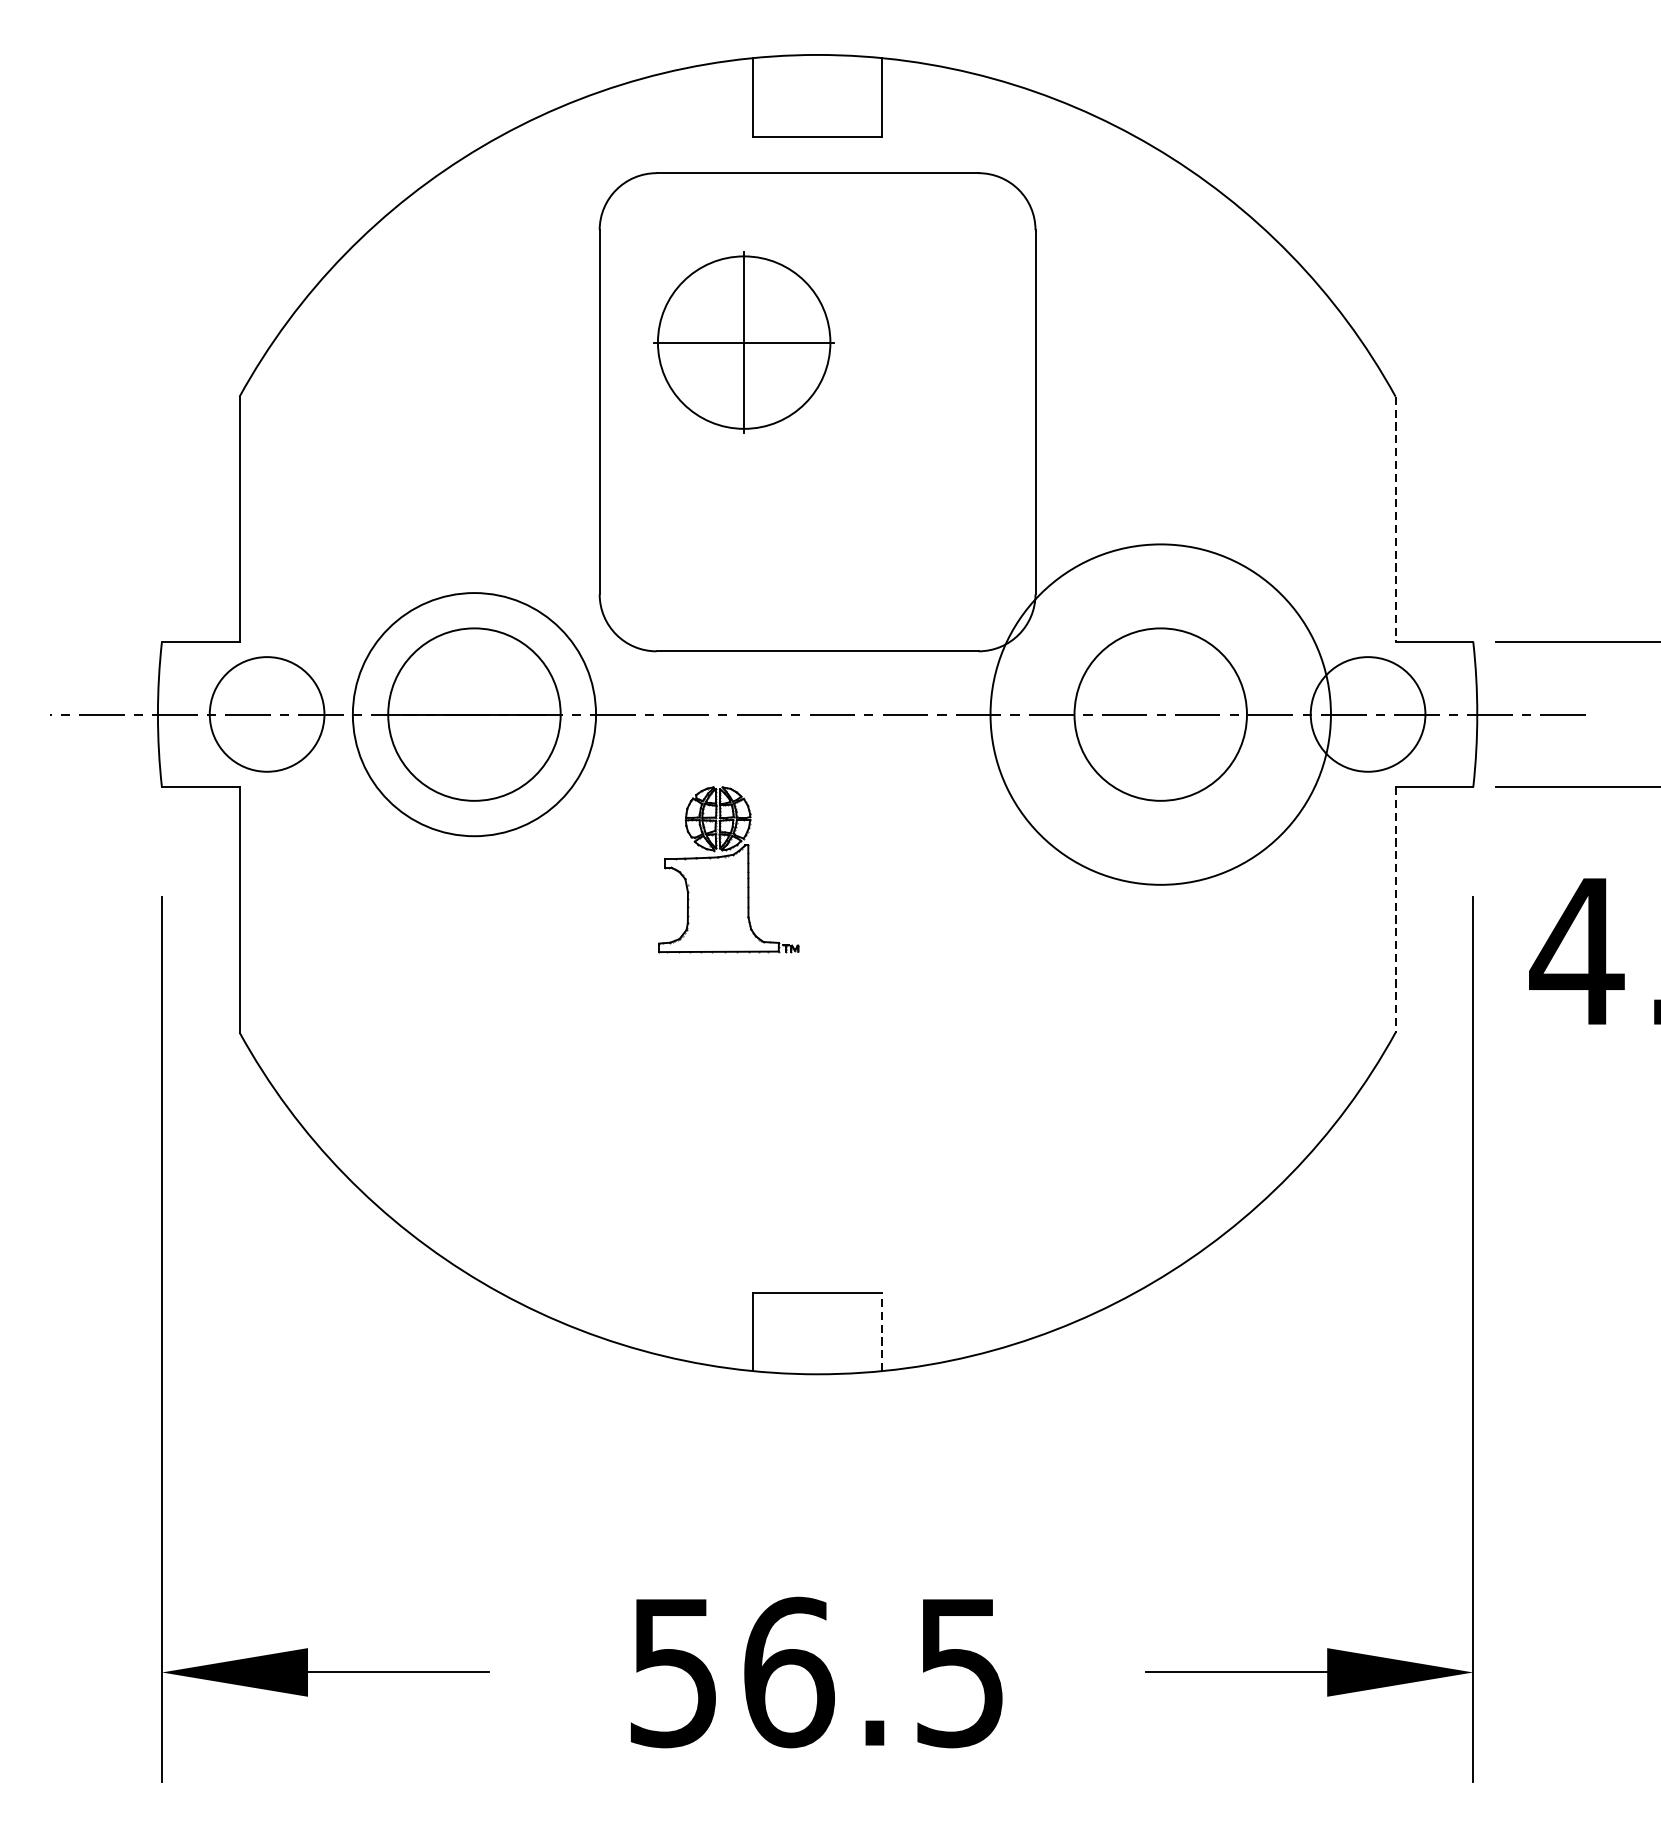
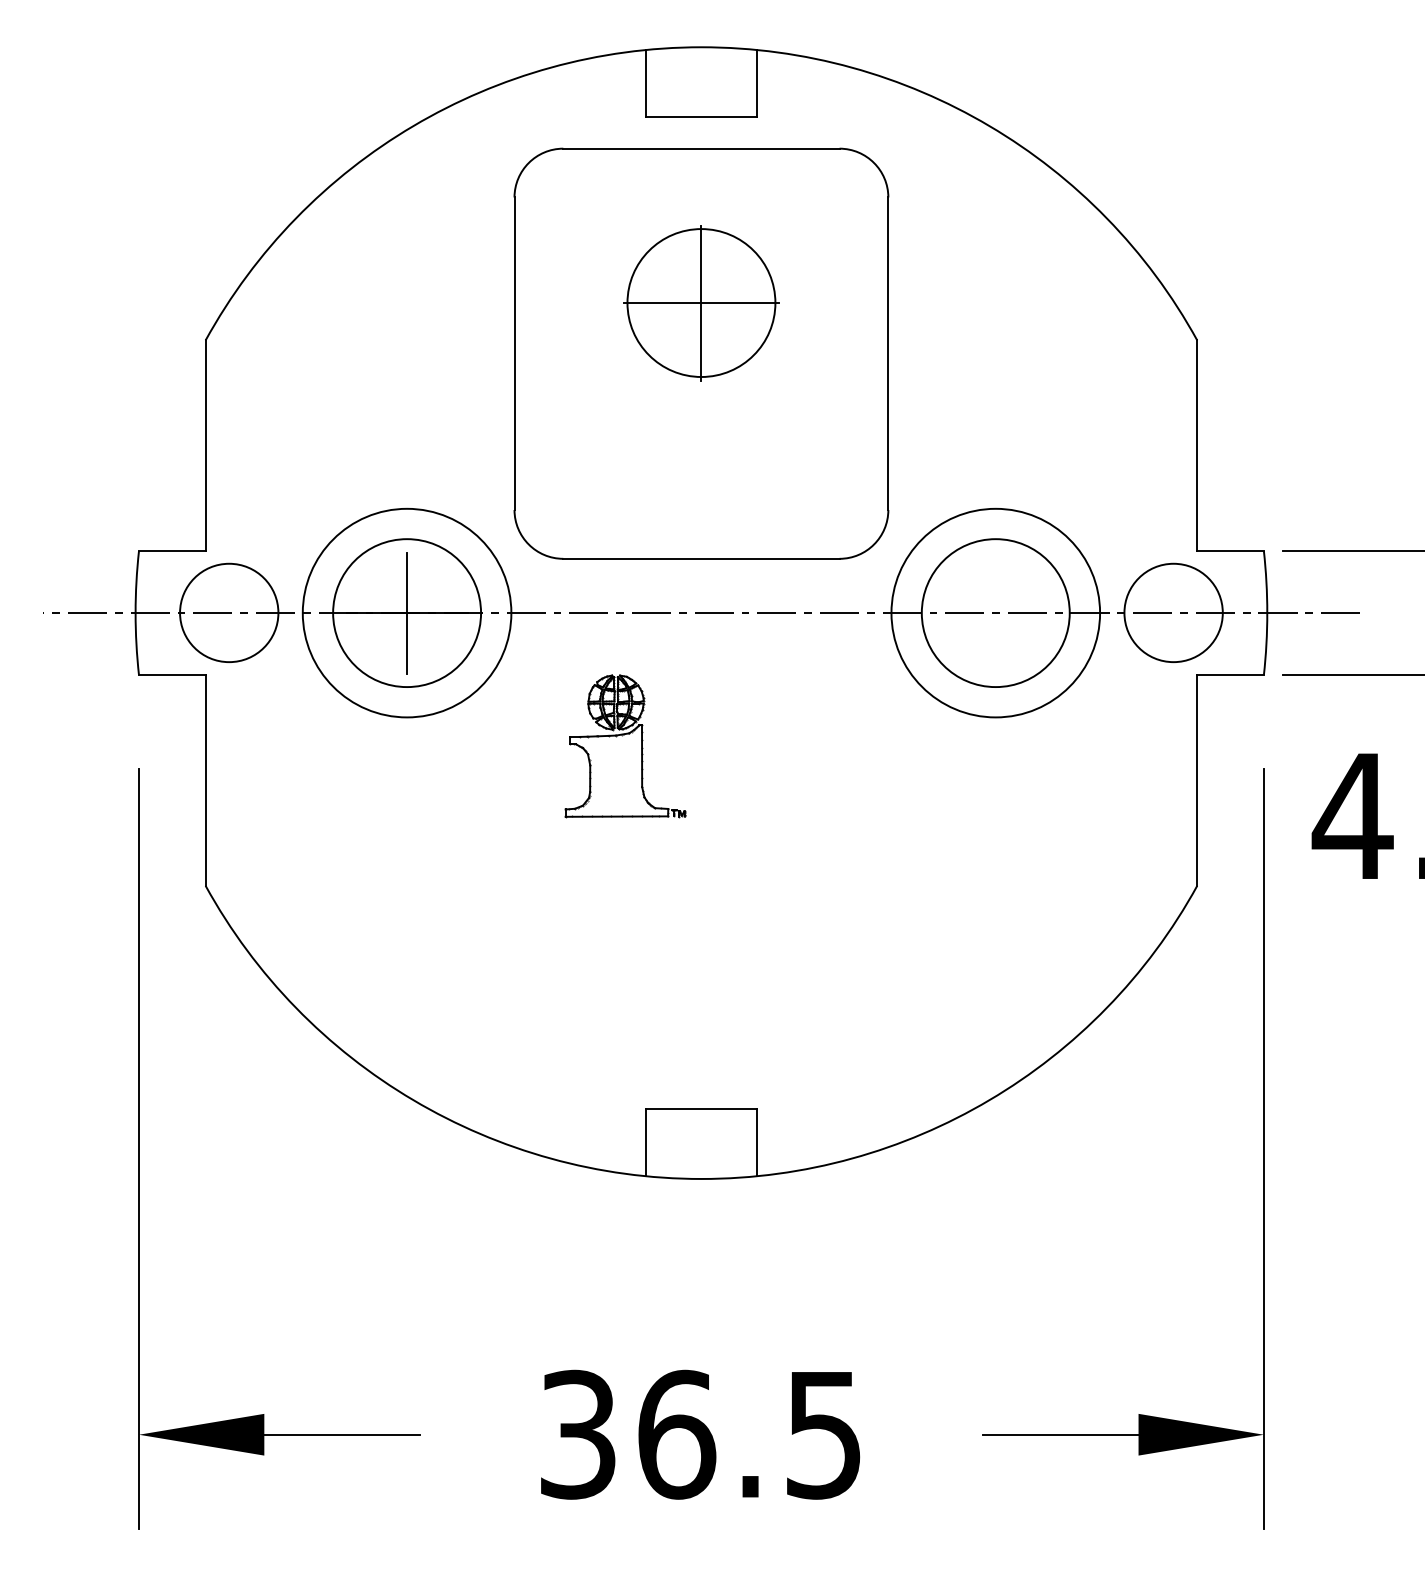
part: (744, 343) -> (701, 303), moved
line: (1395, 520) -> (1197, 446), dashed -> solid
line: (474, 713) -> (407, 612), added
circle: (1160, 713) -> (995, 612), size x0.71
line: (1395, 910) -> (1197, 781), dashed -> solid
line: (881, 1331) -> (756, 1142), dashed -> solid
text: (674, 1672) -> (578, 1434), 56.5 -> 36.5

